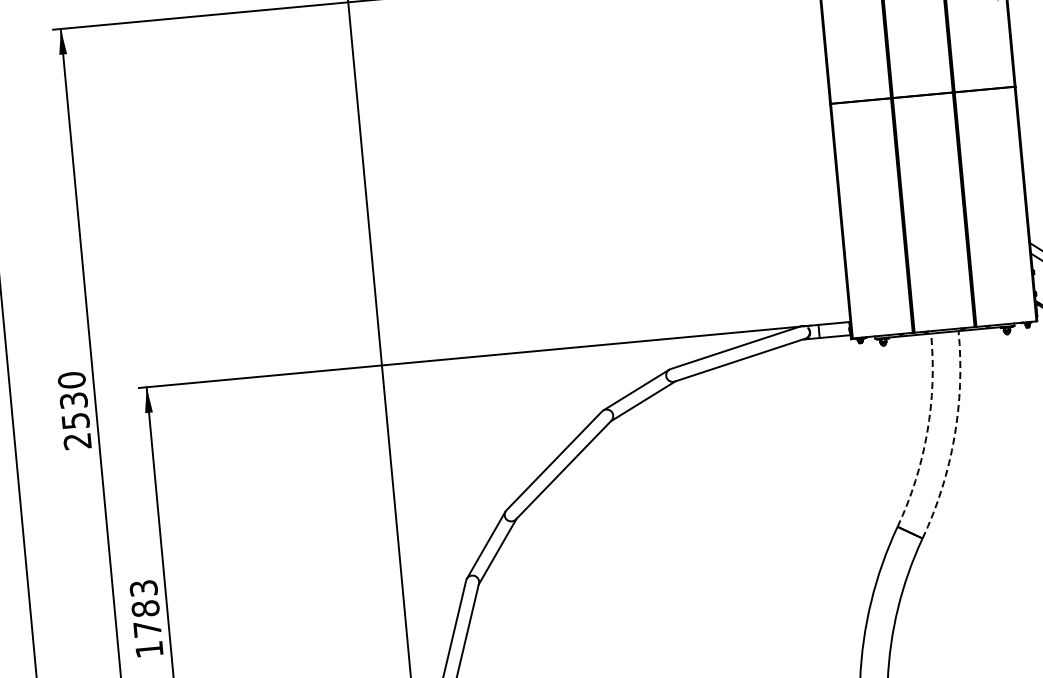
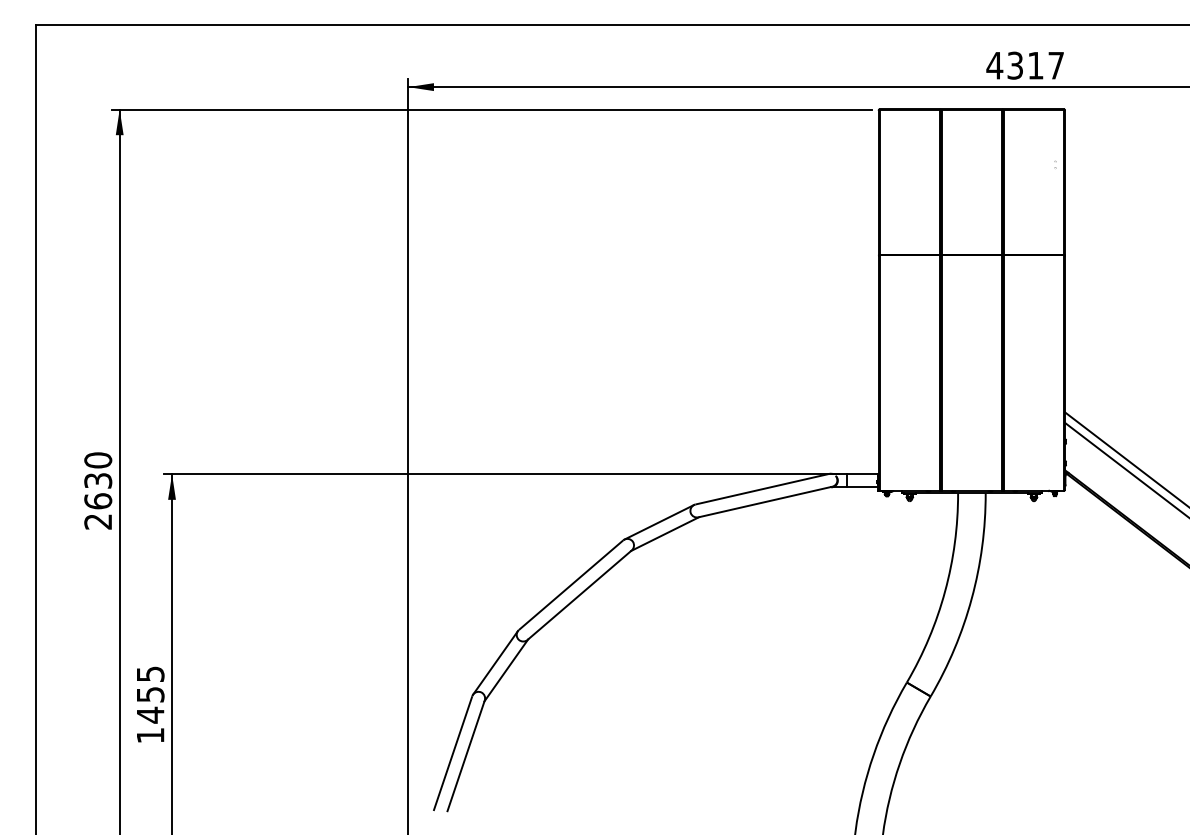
text: (75, 421) -> (98, 501), 2530 -> 2630
arc: (927, 432) -> (945, 591), dashed -> solid
arc: (954, 437) -> (971, 598), dashed -> solid
text: (145, 608) -> (150, 694), 1783 -> 1455

